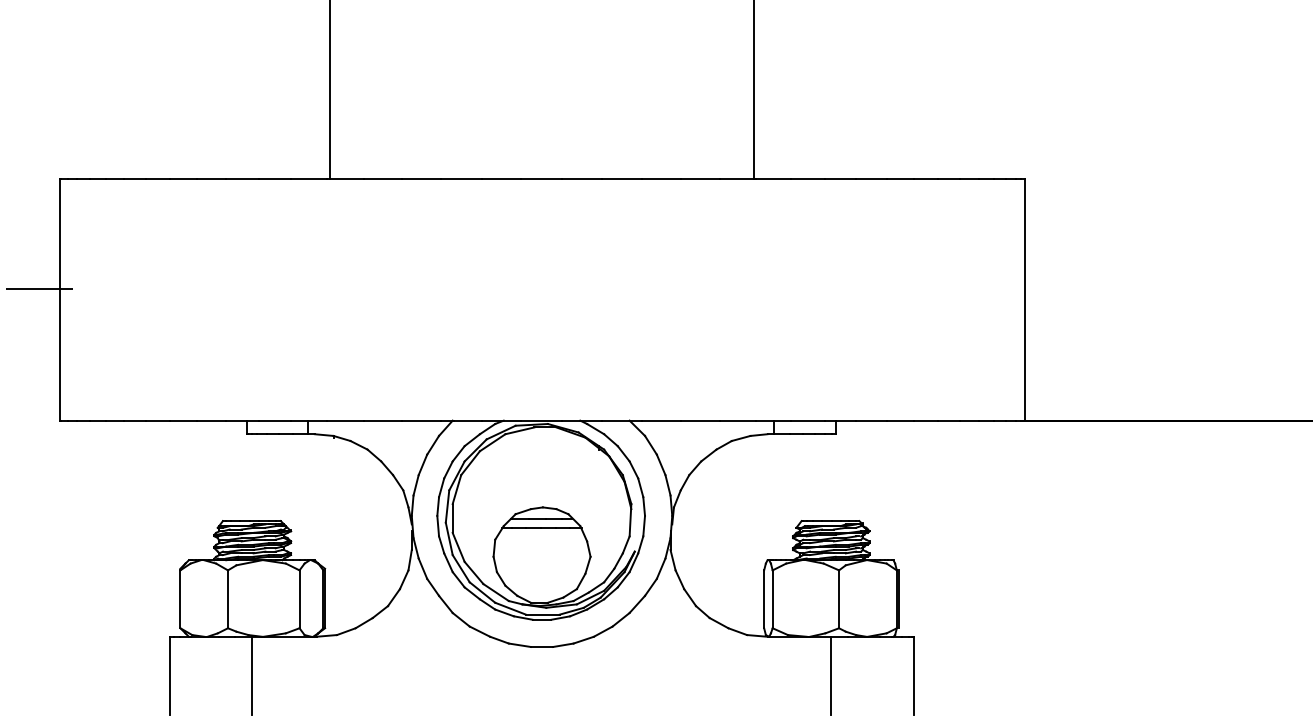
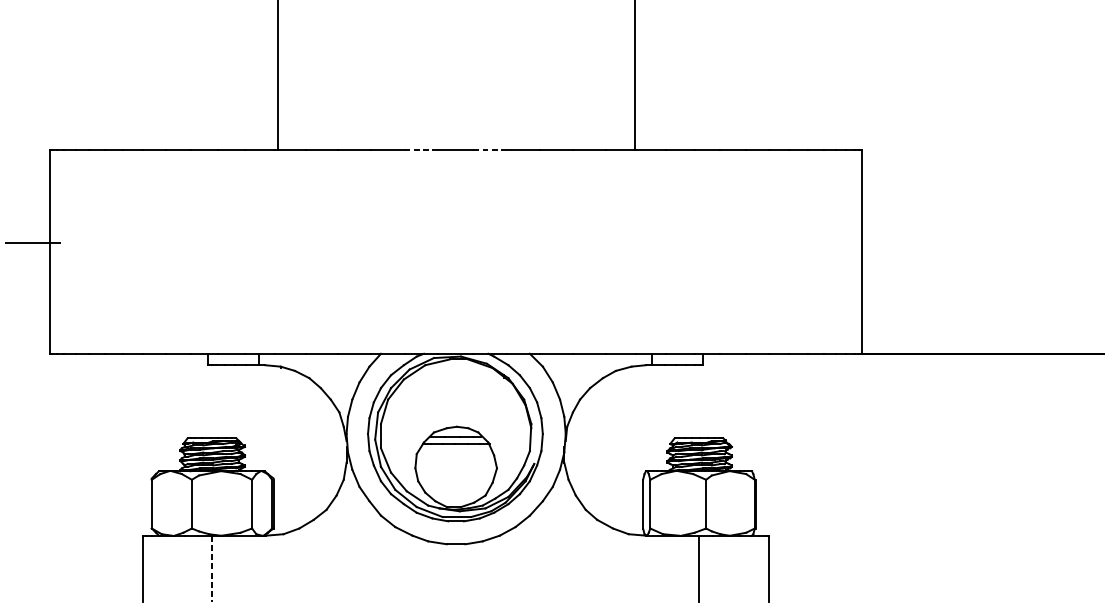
line: (501, 178) -> (422, 149), solid -> dashed
line: (581, 178) -> (489, 149), solid -> dashed
line: (251, 676) -> (211, 569), solid -> dashed

